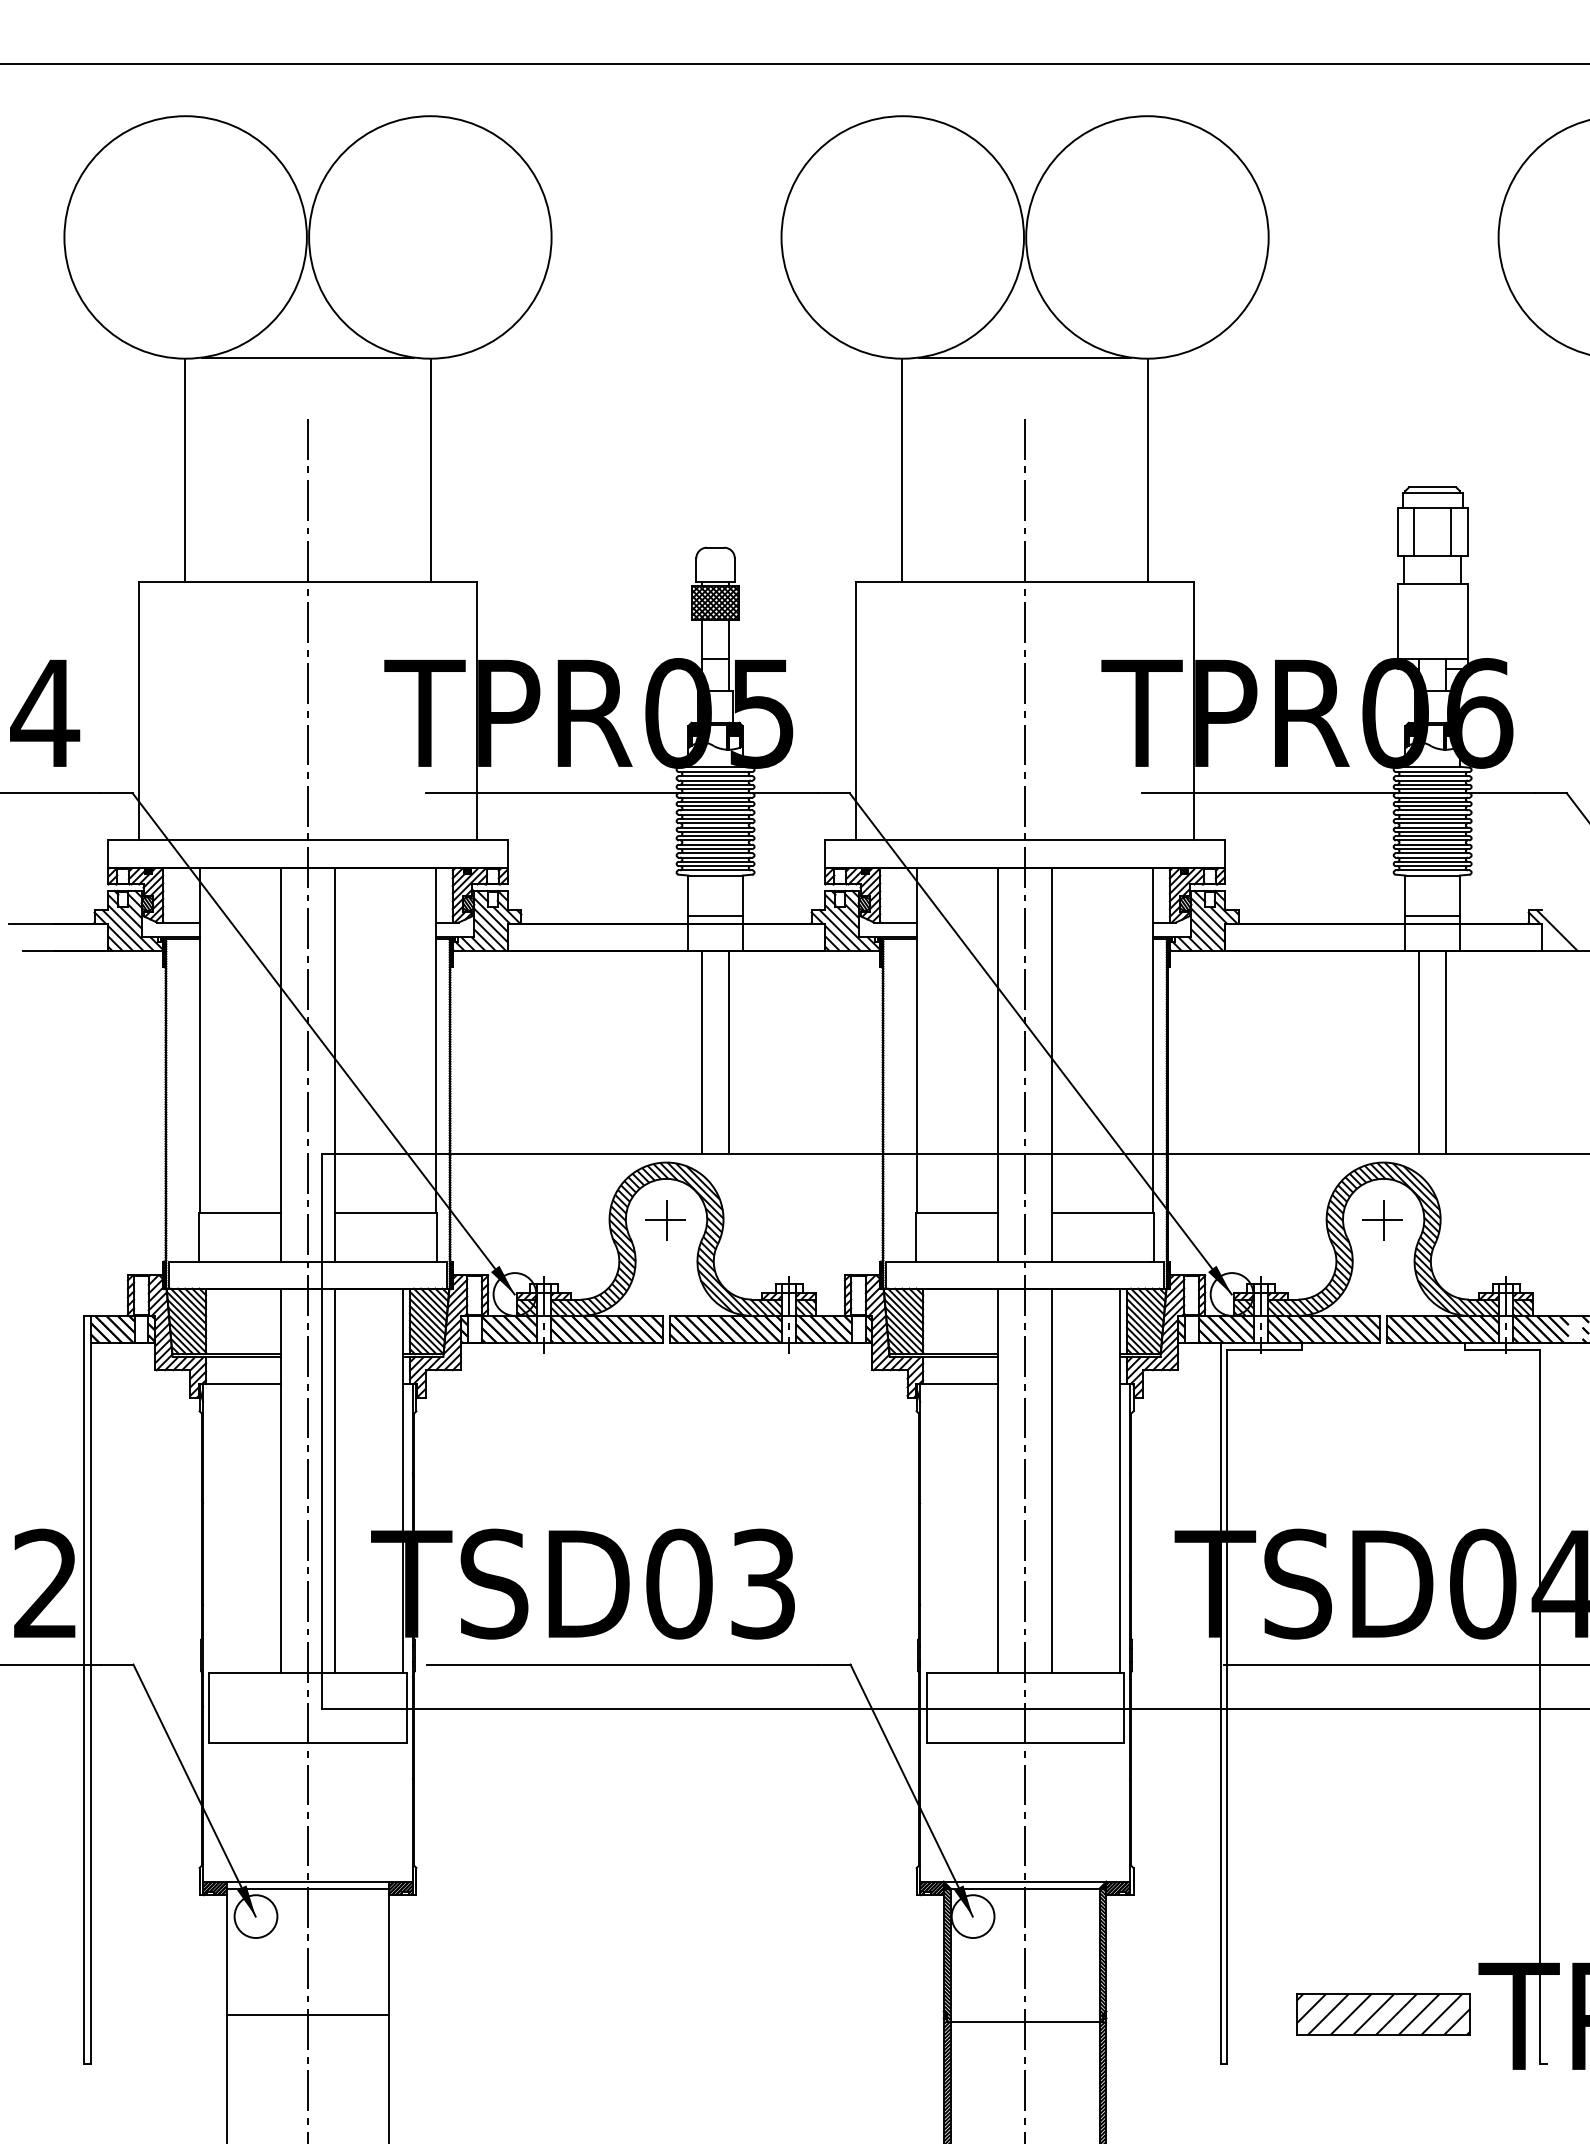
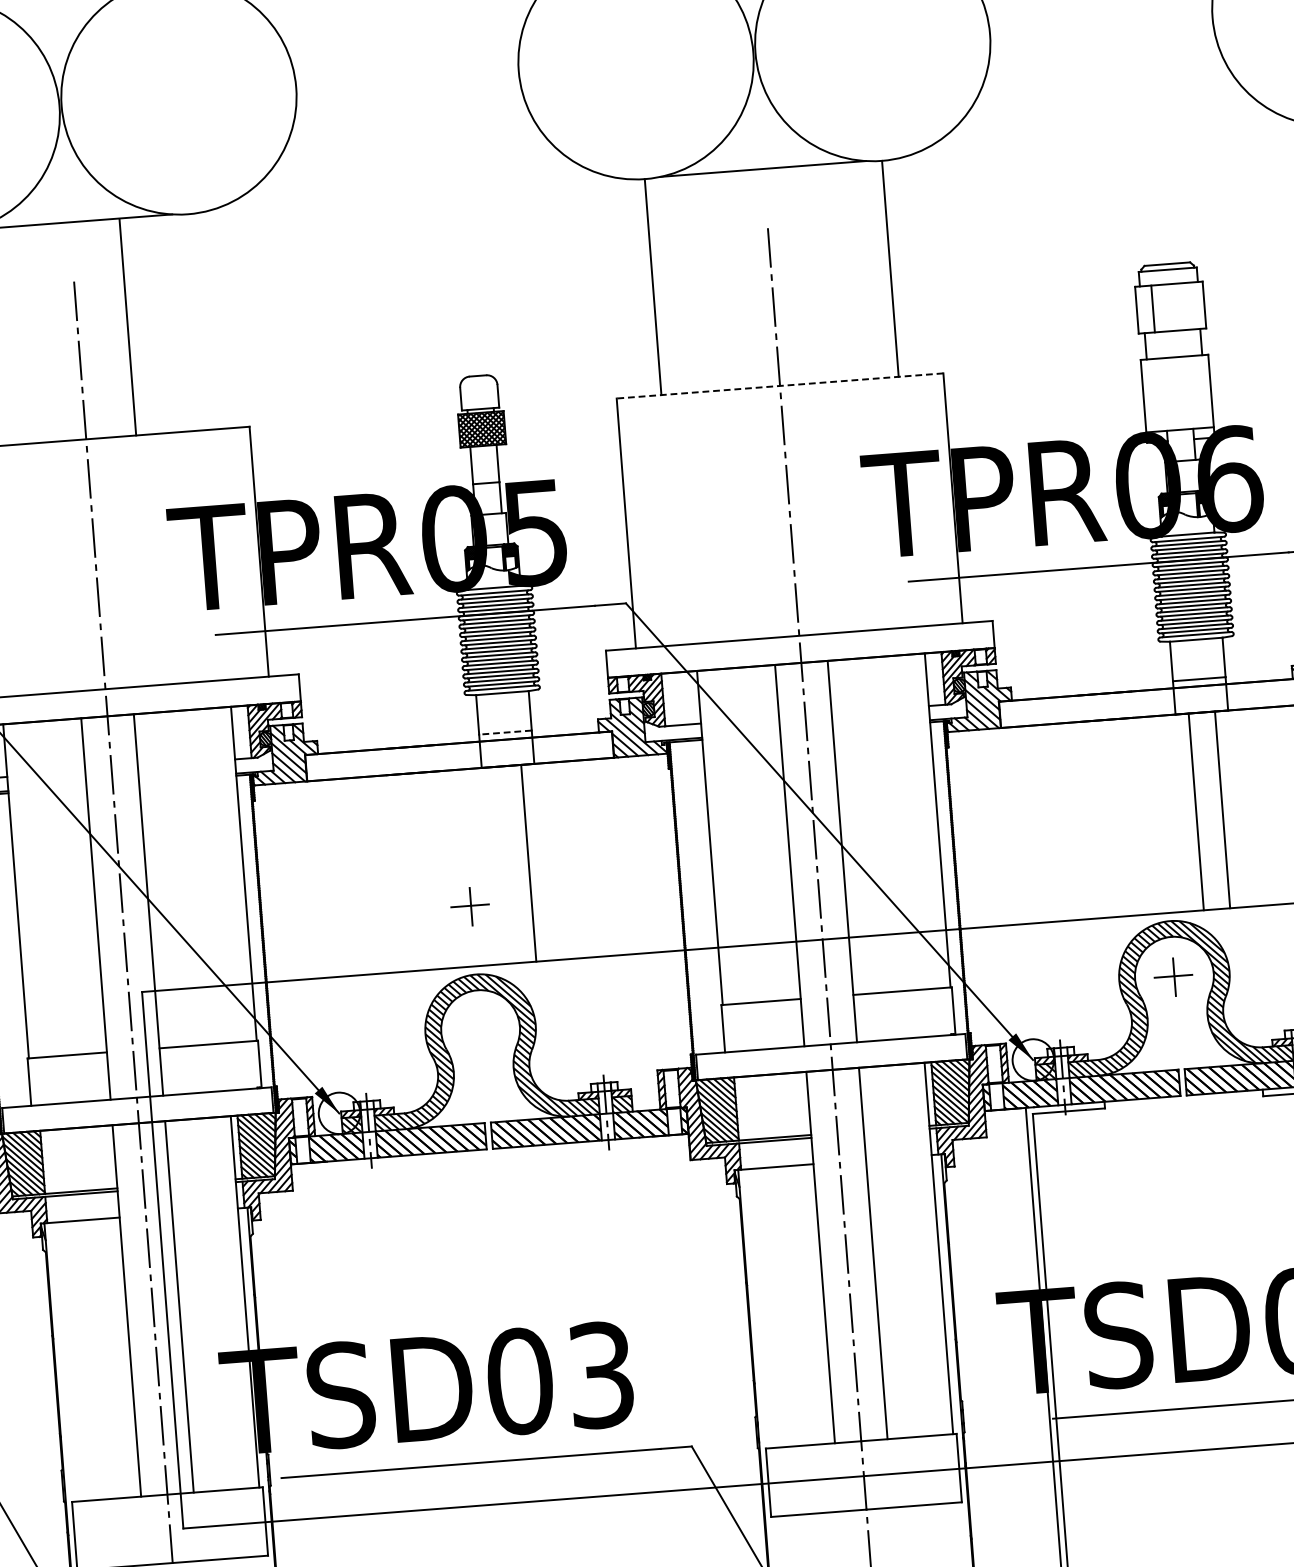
line: (430, 469) -> (127, 326), moved
line: (1450, 532) -> (1187, 306), removed
line: (1025, 581) -> (780, 385), solid -> dashed
line: (715, 916) -> (505, 732), solid -> dashed
line: (701, 1052) -> (501, 865), removed
part: (665, 1220) -> (470, 906), moved

